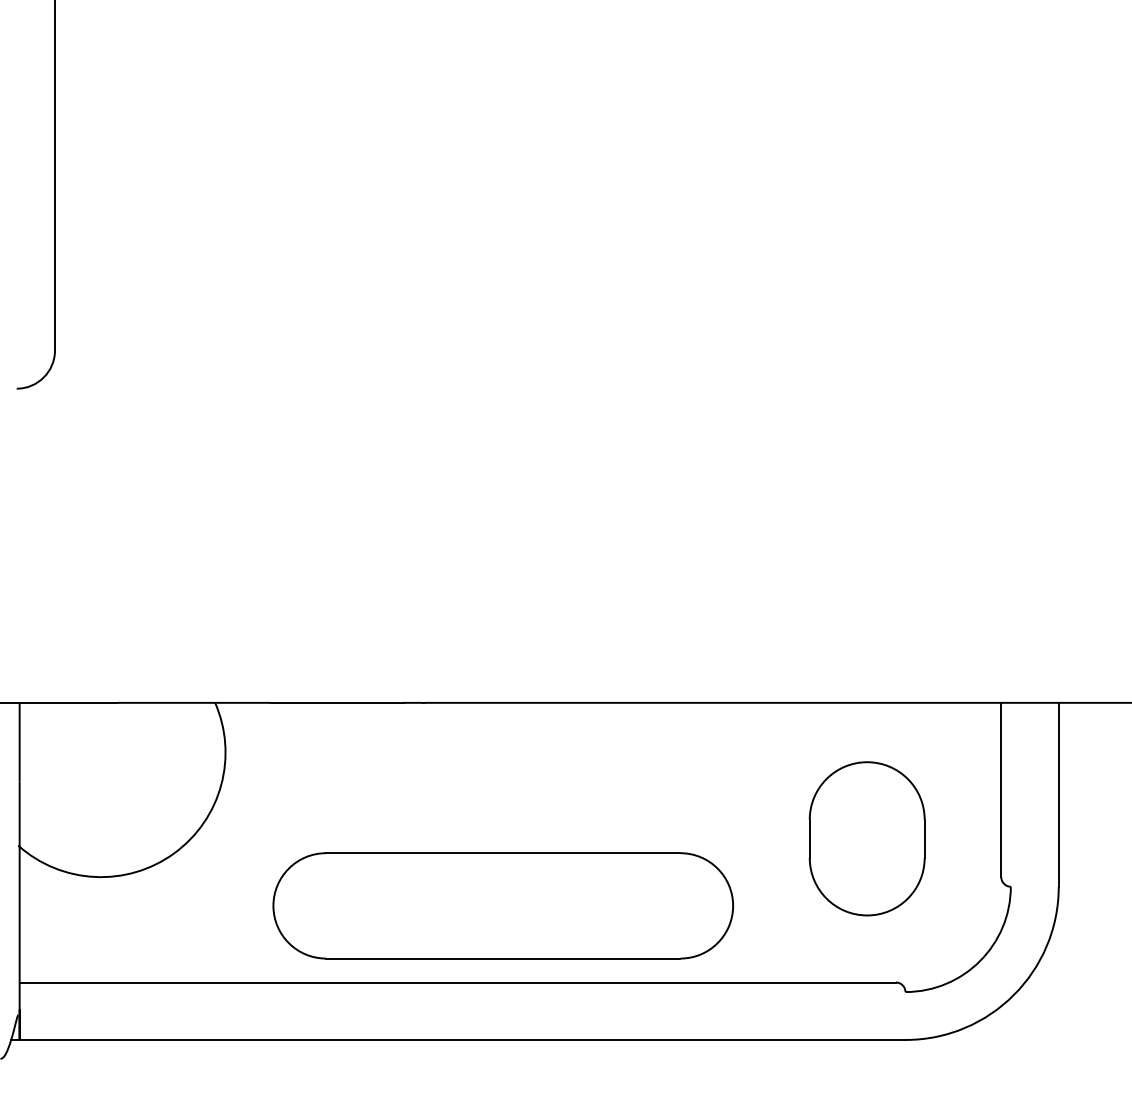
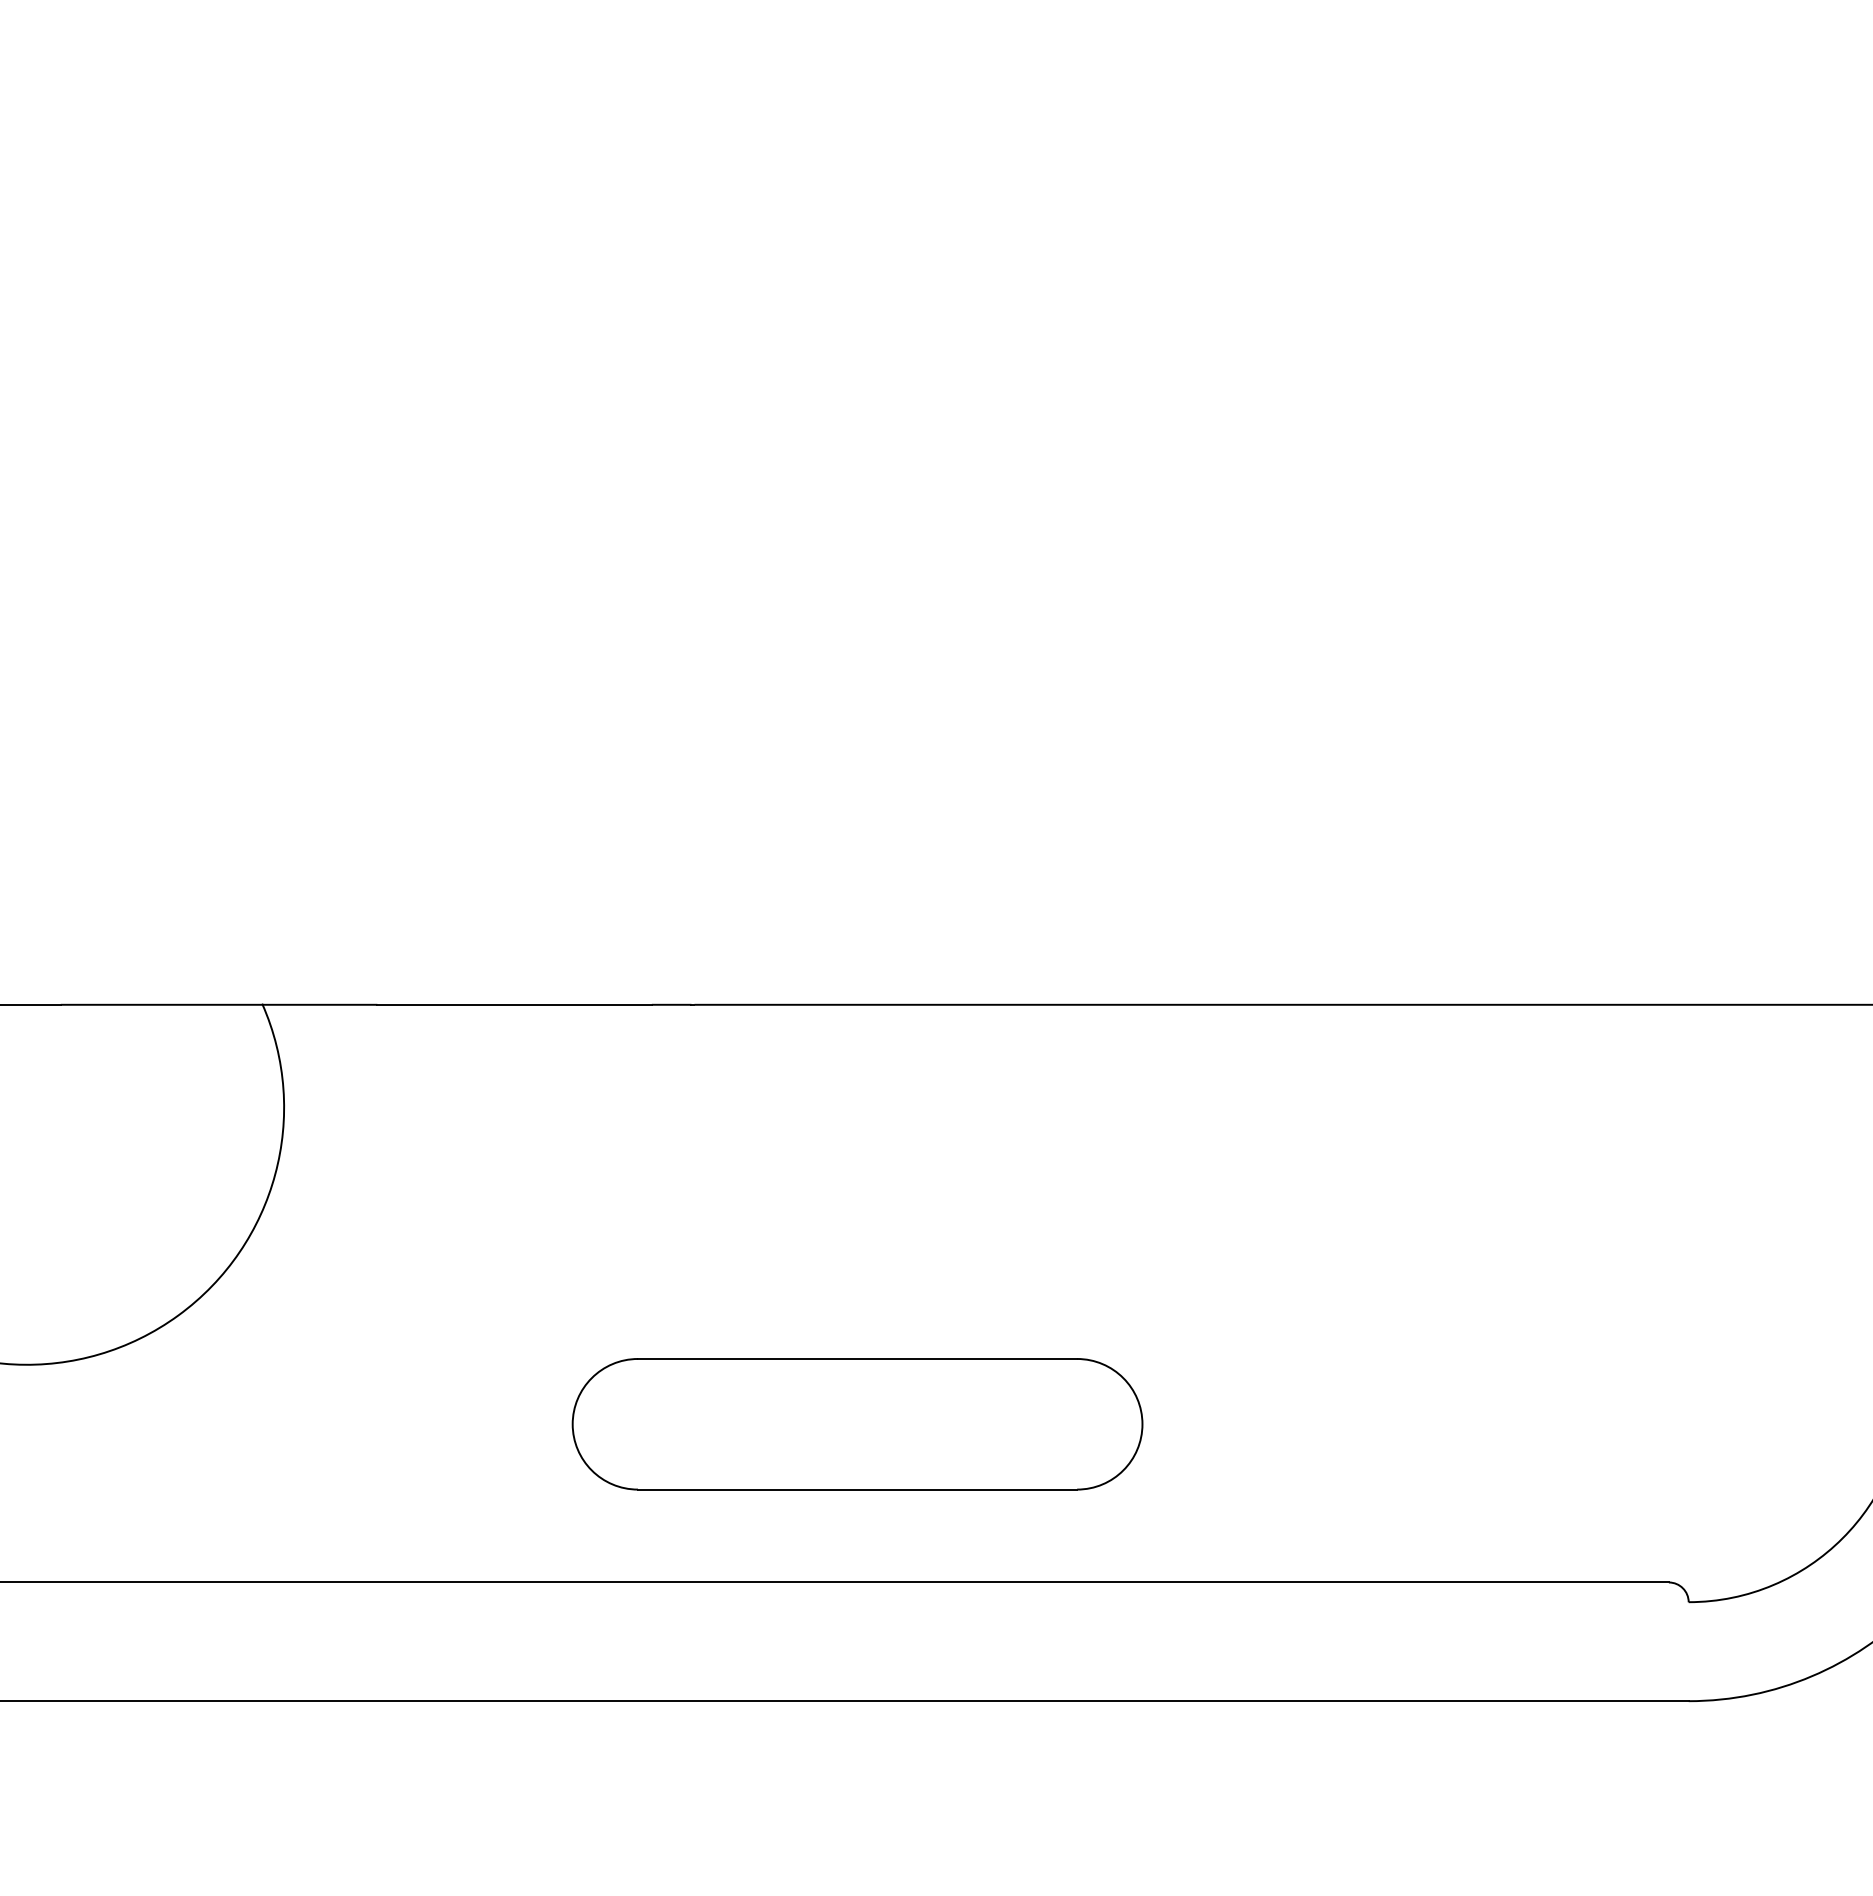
part: (866, 838) -> (1608, 1284), removed
part: (502, 905) -> (856, 1423), size x0.6

